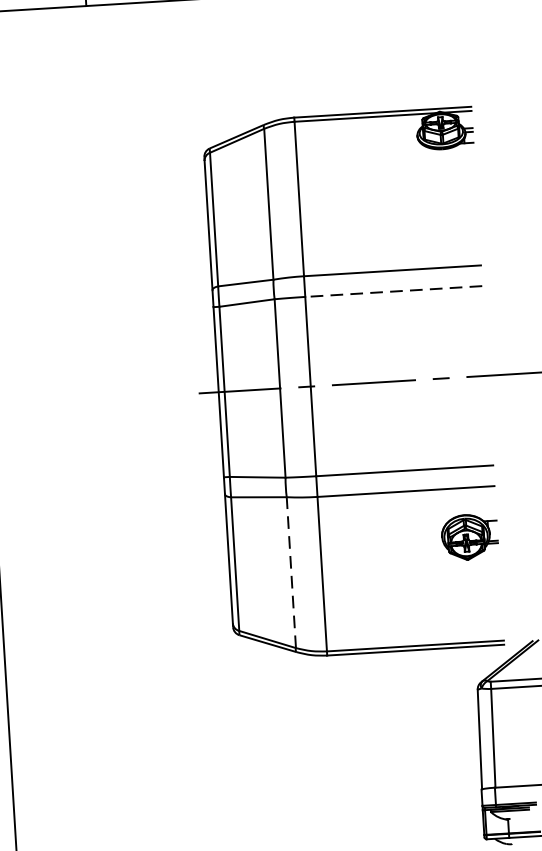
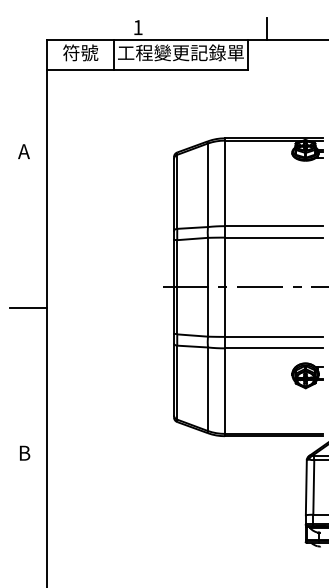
line: (392, 291) -> (273, 237), dashed -> solid
line: (290, 573) -> (207, 389), dashed -> solid

